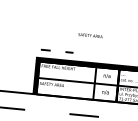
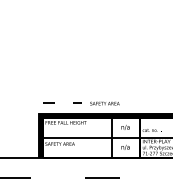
text: (90, 35) -> (104, 103), moved

